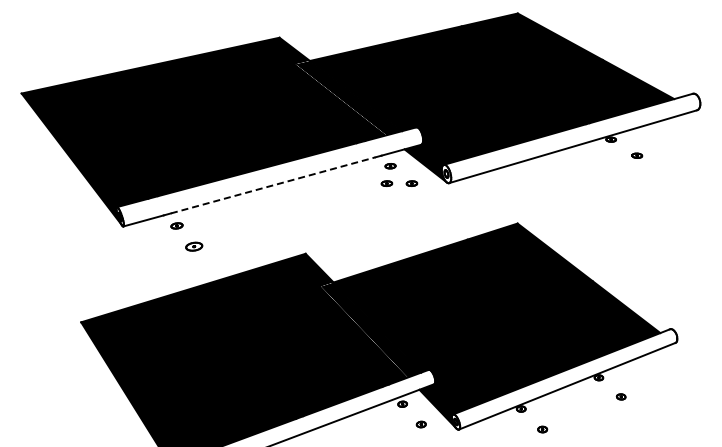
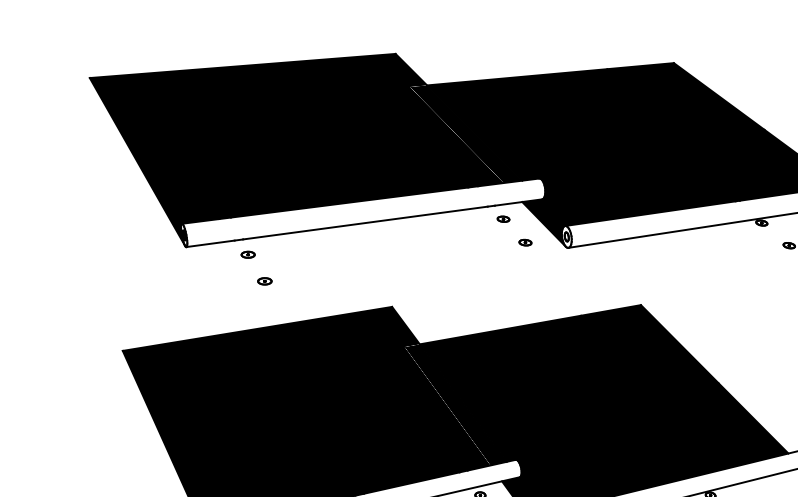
part: (386, 183) -> (496, 238), removed
line: (273, 185) -> (365, 223), dashed -> solid
part: (194, 246) -> (265, 281), size x0.71

